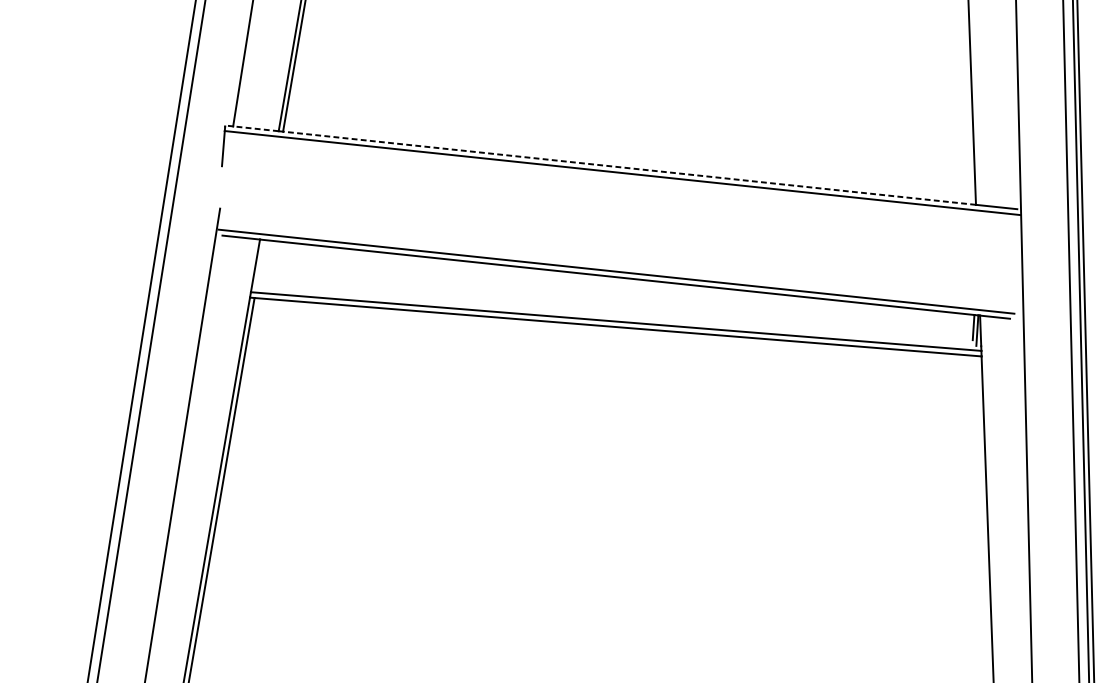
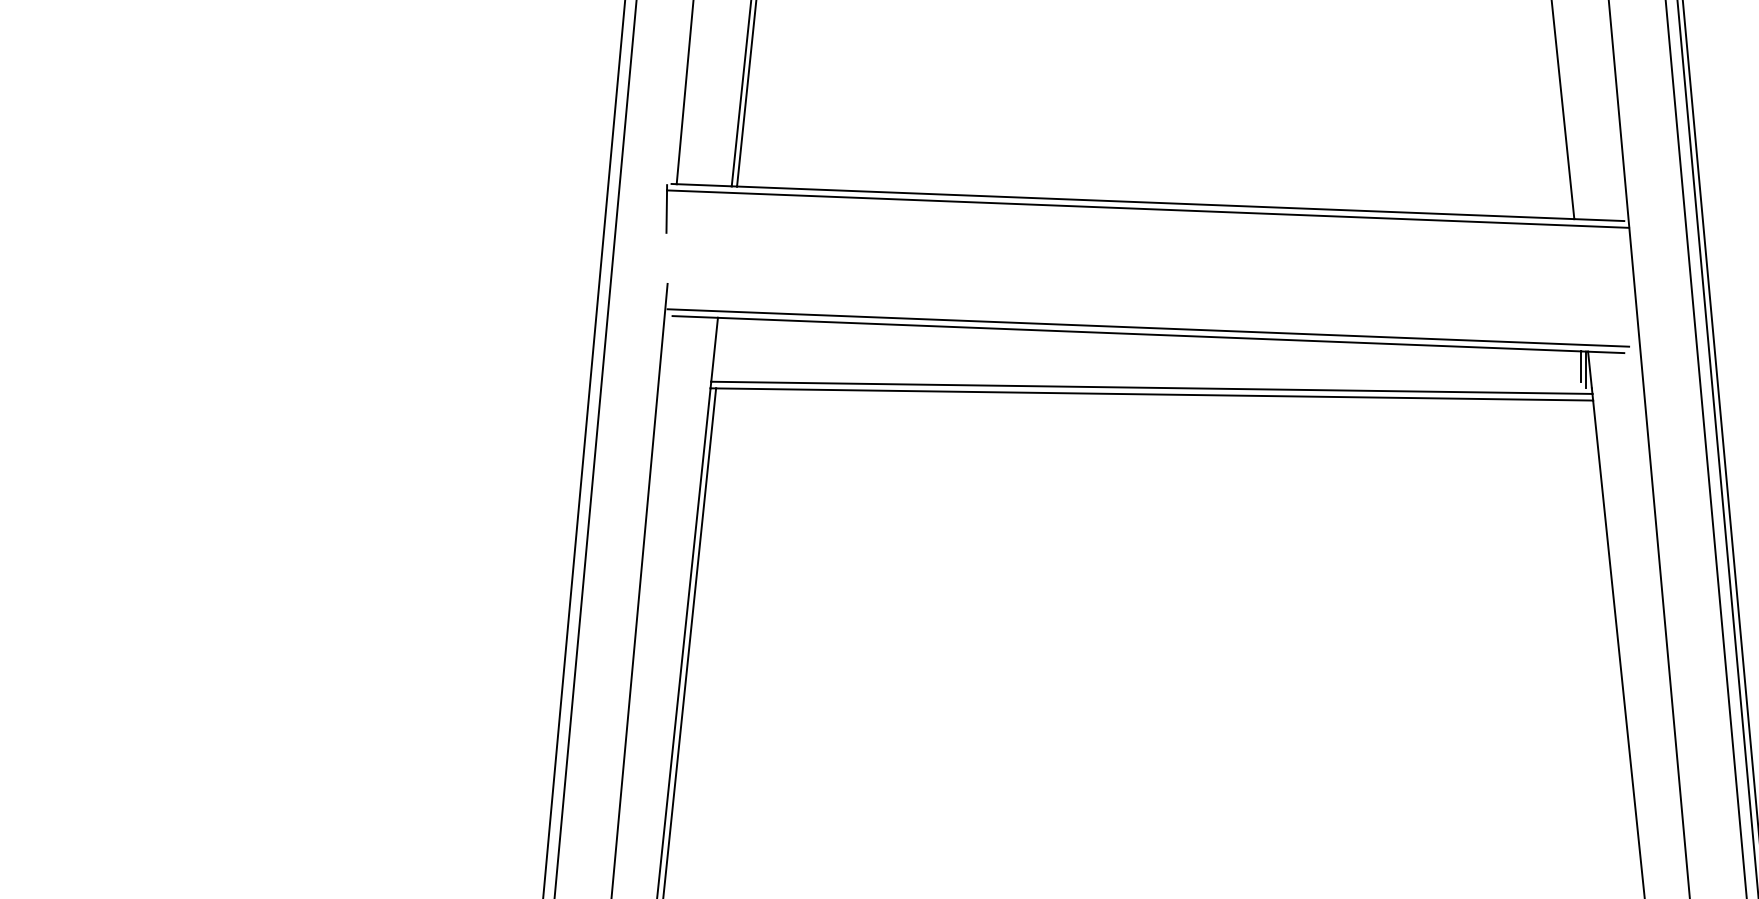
line: (256, 129) -> (704, 185), dashed -> solid
line: (629, 167) -> (1155, 202), dashed -> solid

